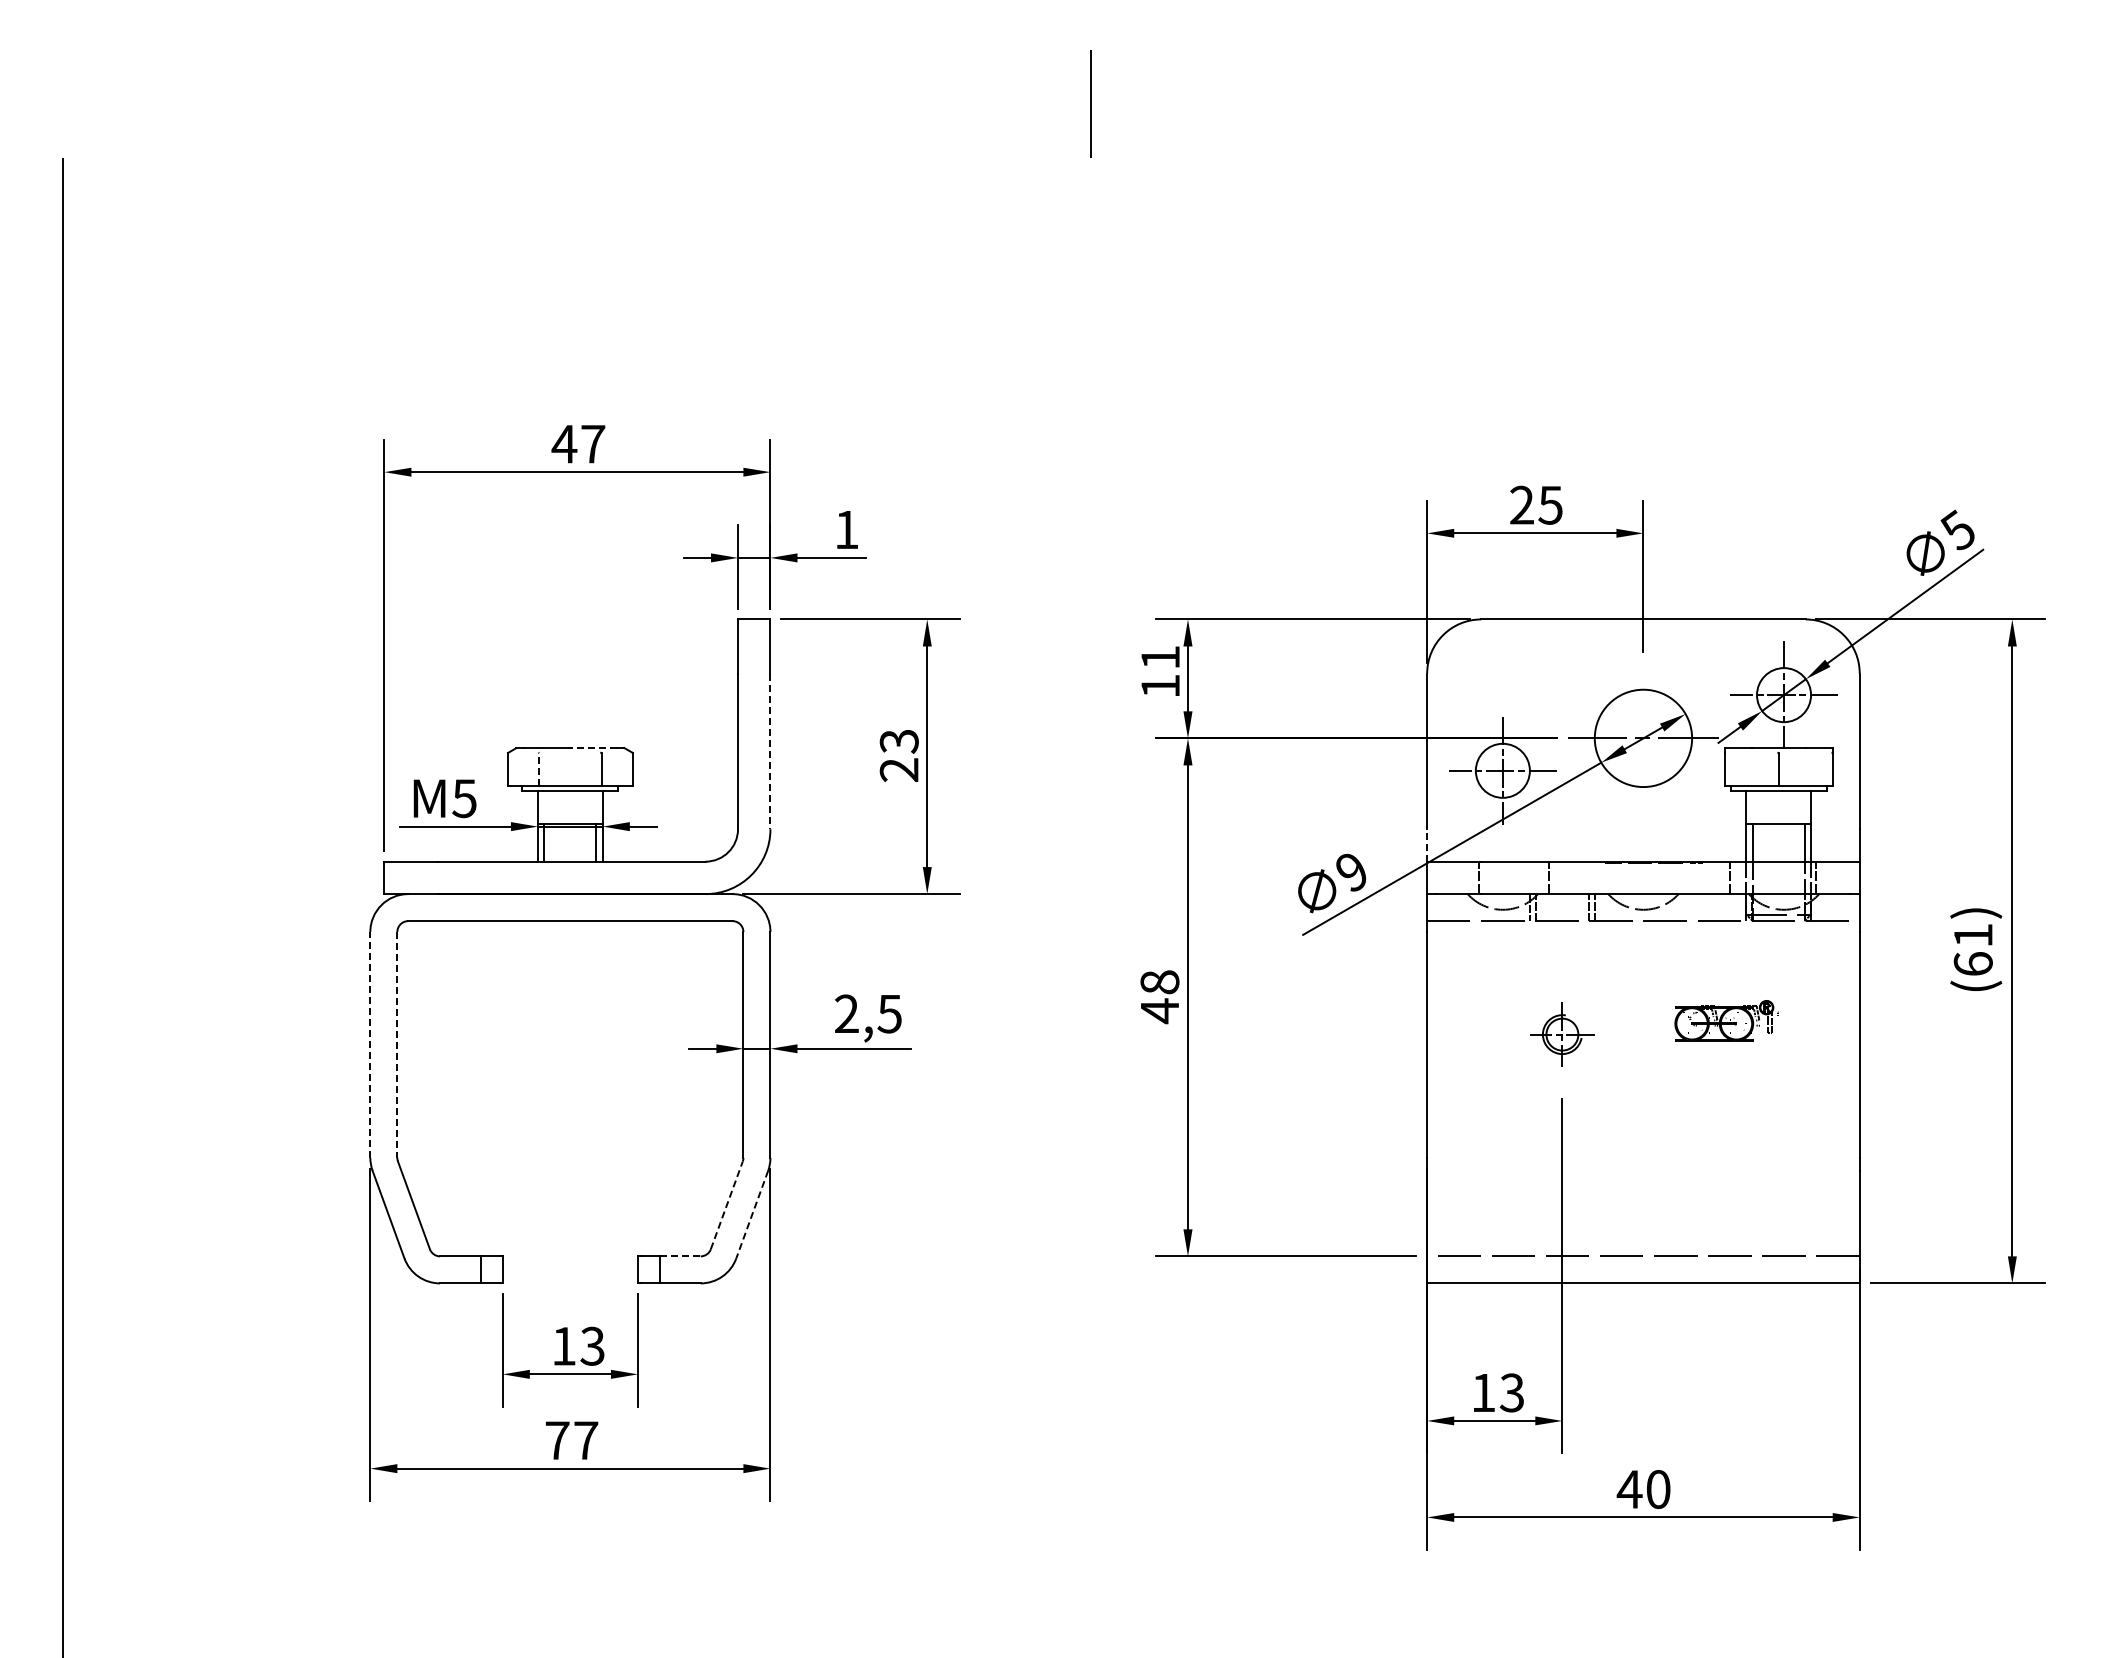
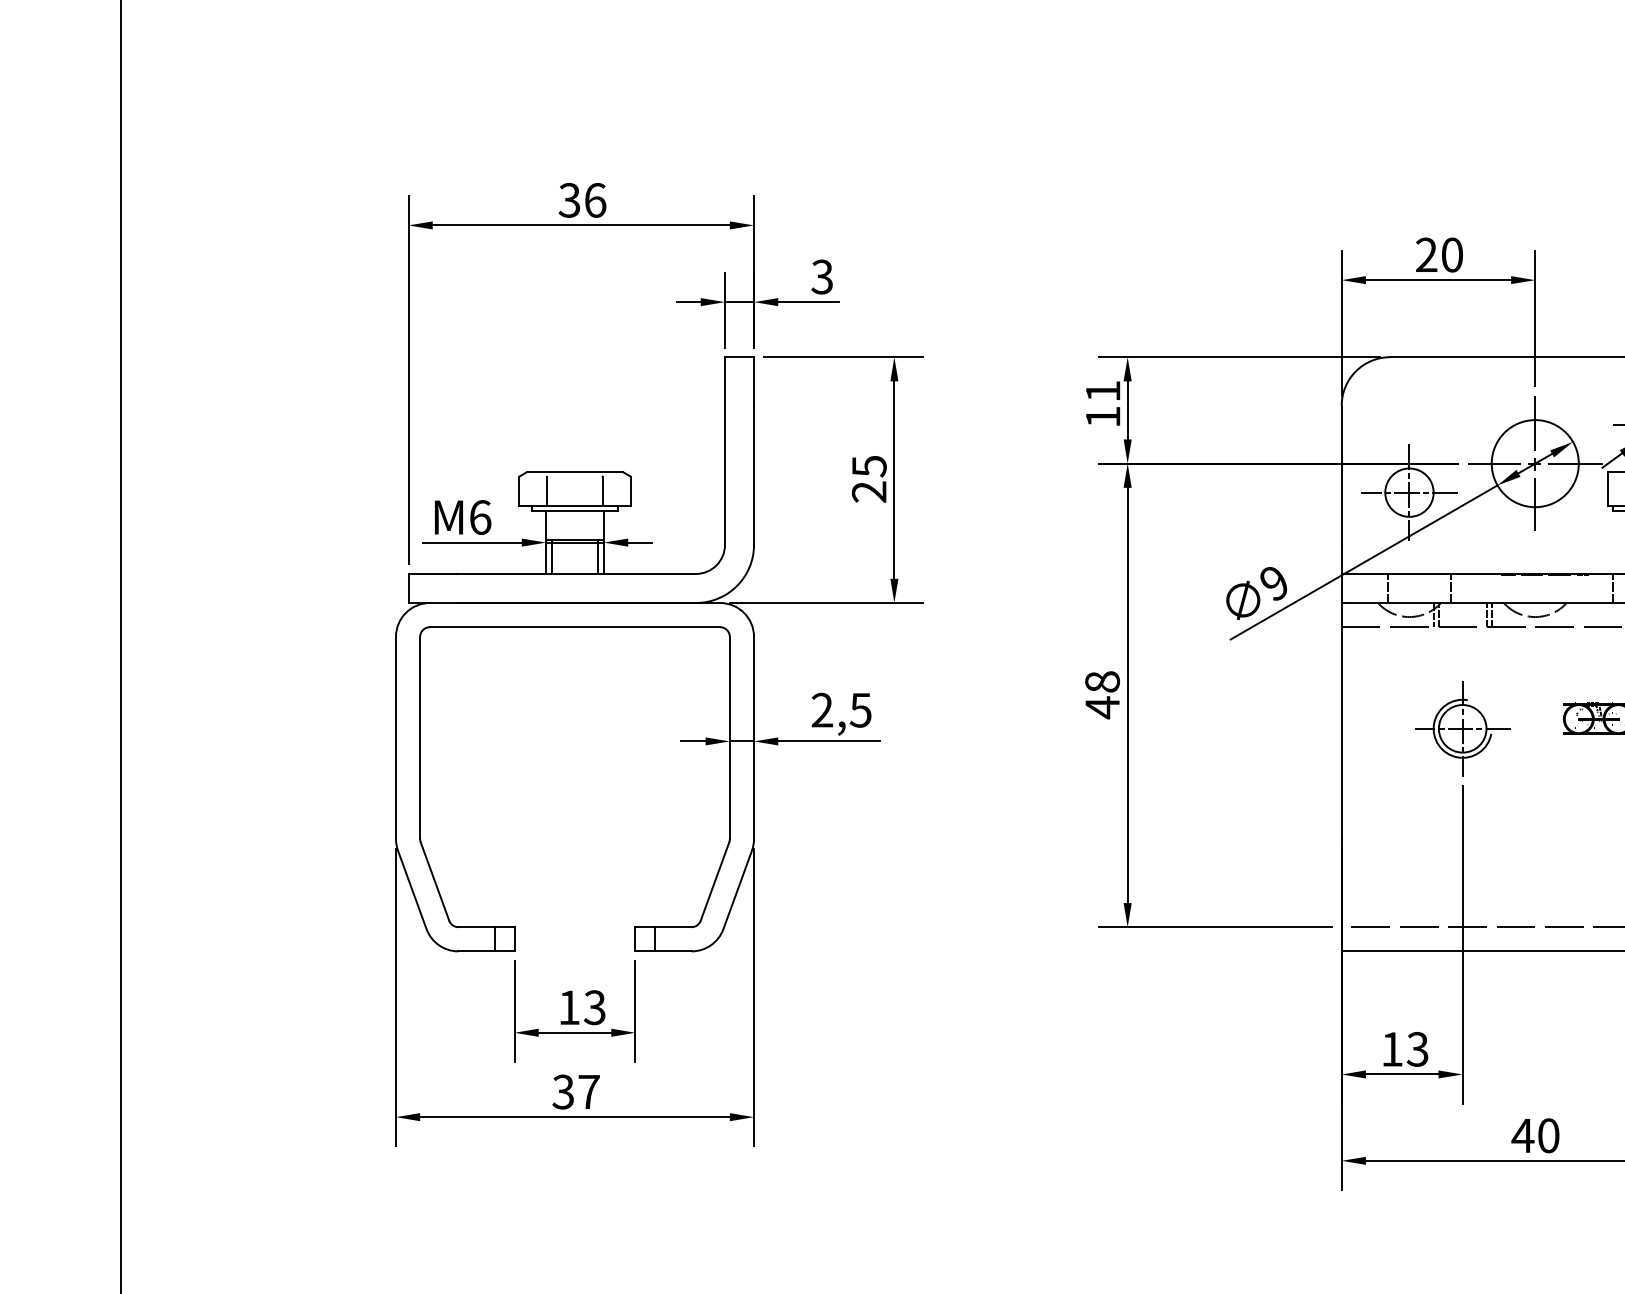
text: (578, 443) -> (582, 199), 47 -> 36
text: (1550, 504) -> (1452, 254), 25 -> 20
text: (846, 529) -> (822, 276), 1 -> 3
line: (1643, 738) -> (1535, 463), added
text: (898, 741) -> (868, 466), 23 -> 25
line: (593, 748) -> (595, 472), dashed -> solid
line: (770, 751) -> (754, 475), dashed -> solid
line: (539, 768) -> (547, 490), dashed -> solid
text: (464, 798) -> (480, 517), M5 -> M6
line: (1427, 844) -> (1342, 558), dashed -> solid
part: (1562, 1034) -> (1462, 728), size x1.67
line: (370, 1044) -> (396, 737), dashed -> solid
line: (397, 1044) -> (420, 737), dashed -> solid
line: (726, 1205) -> (714, 881), dashed -> solid
line: (752, 1214) -> (737, 889), dashed -> solid
line: (680, 1256) -> (673, 927), dashed -> solid
text: (557, 1440) -> (563, 1091), 77 -> 37

